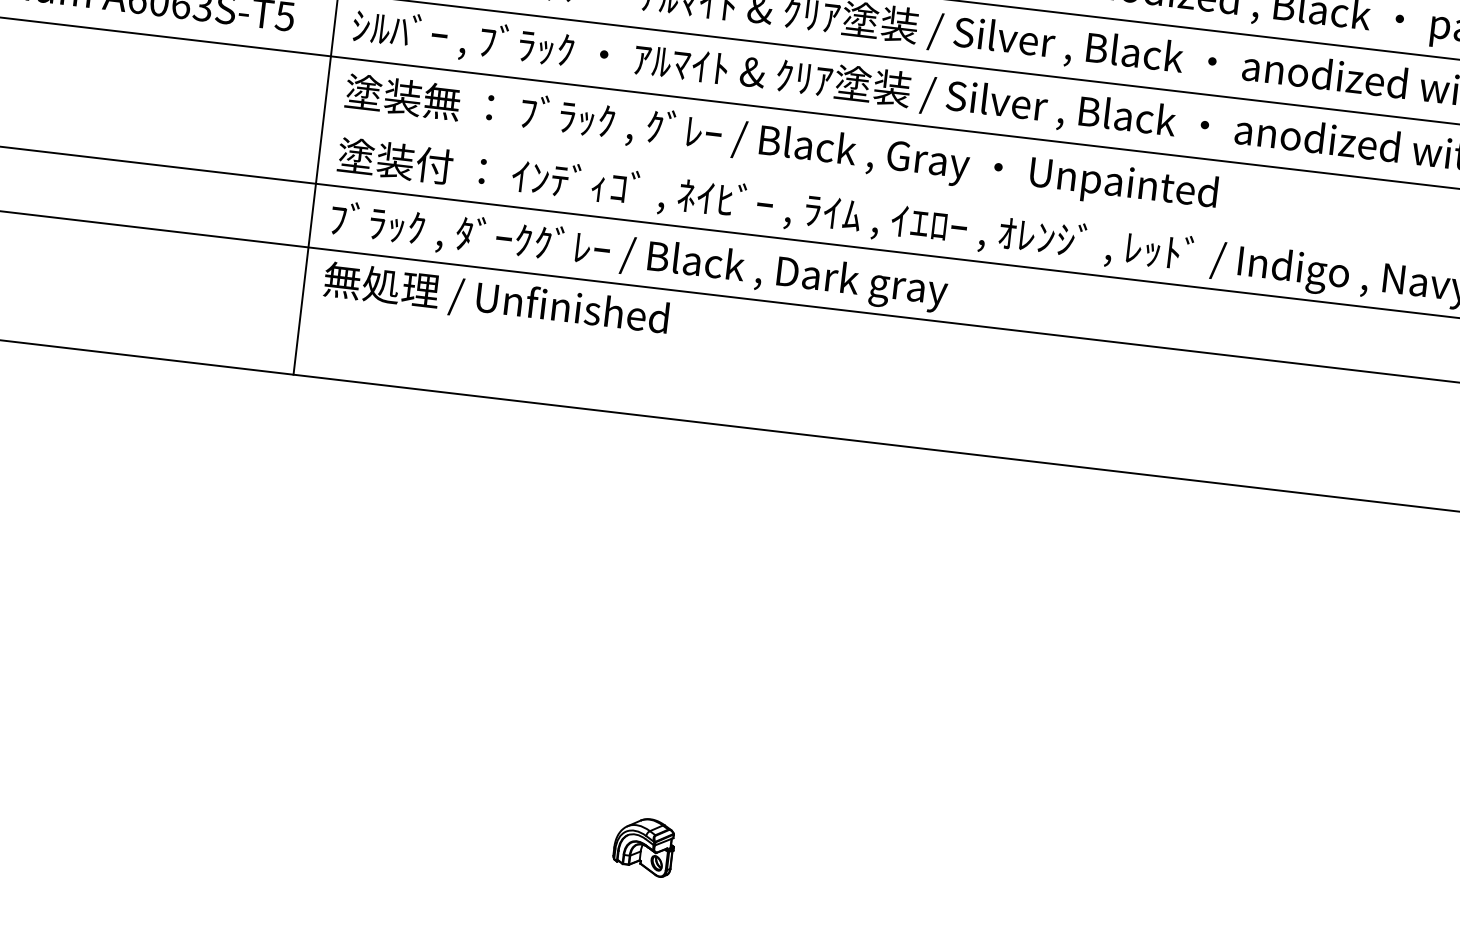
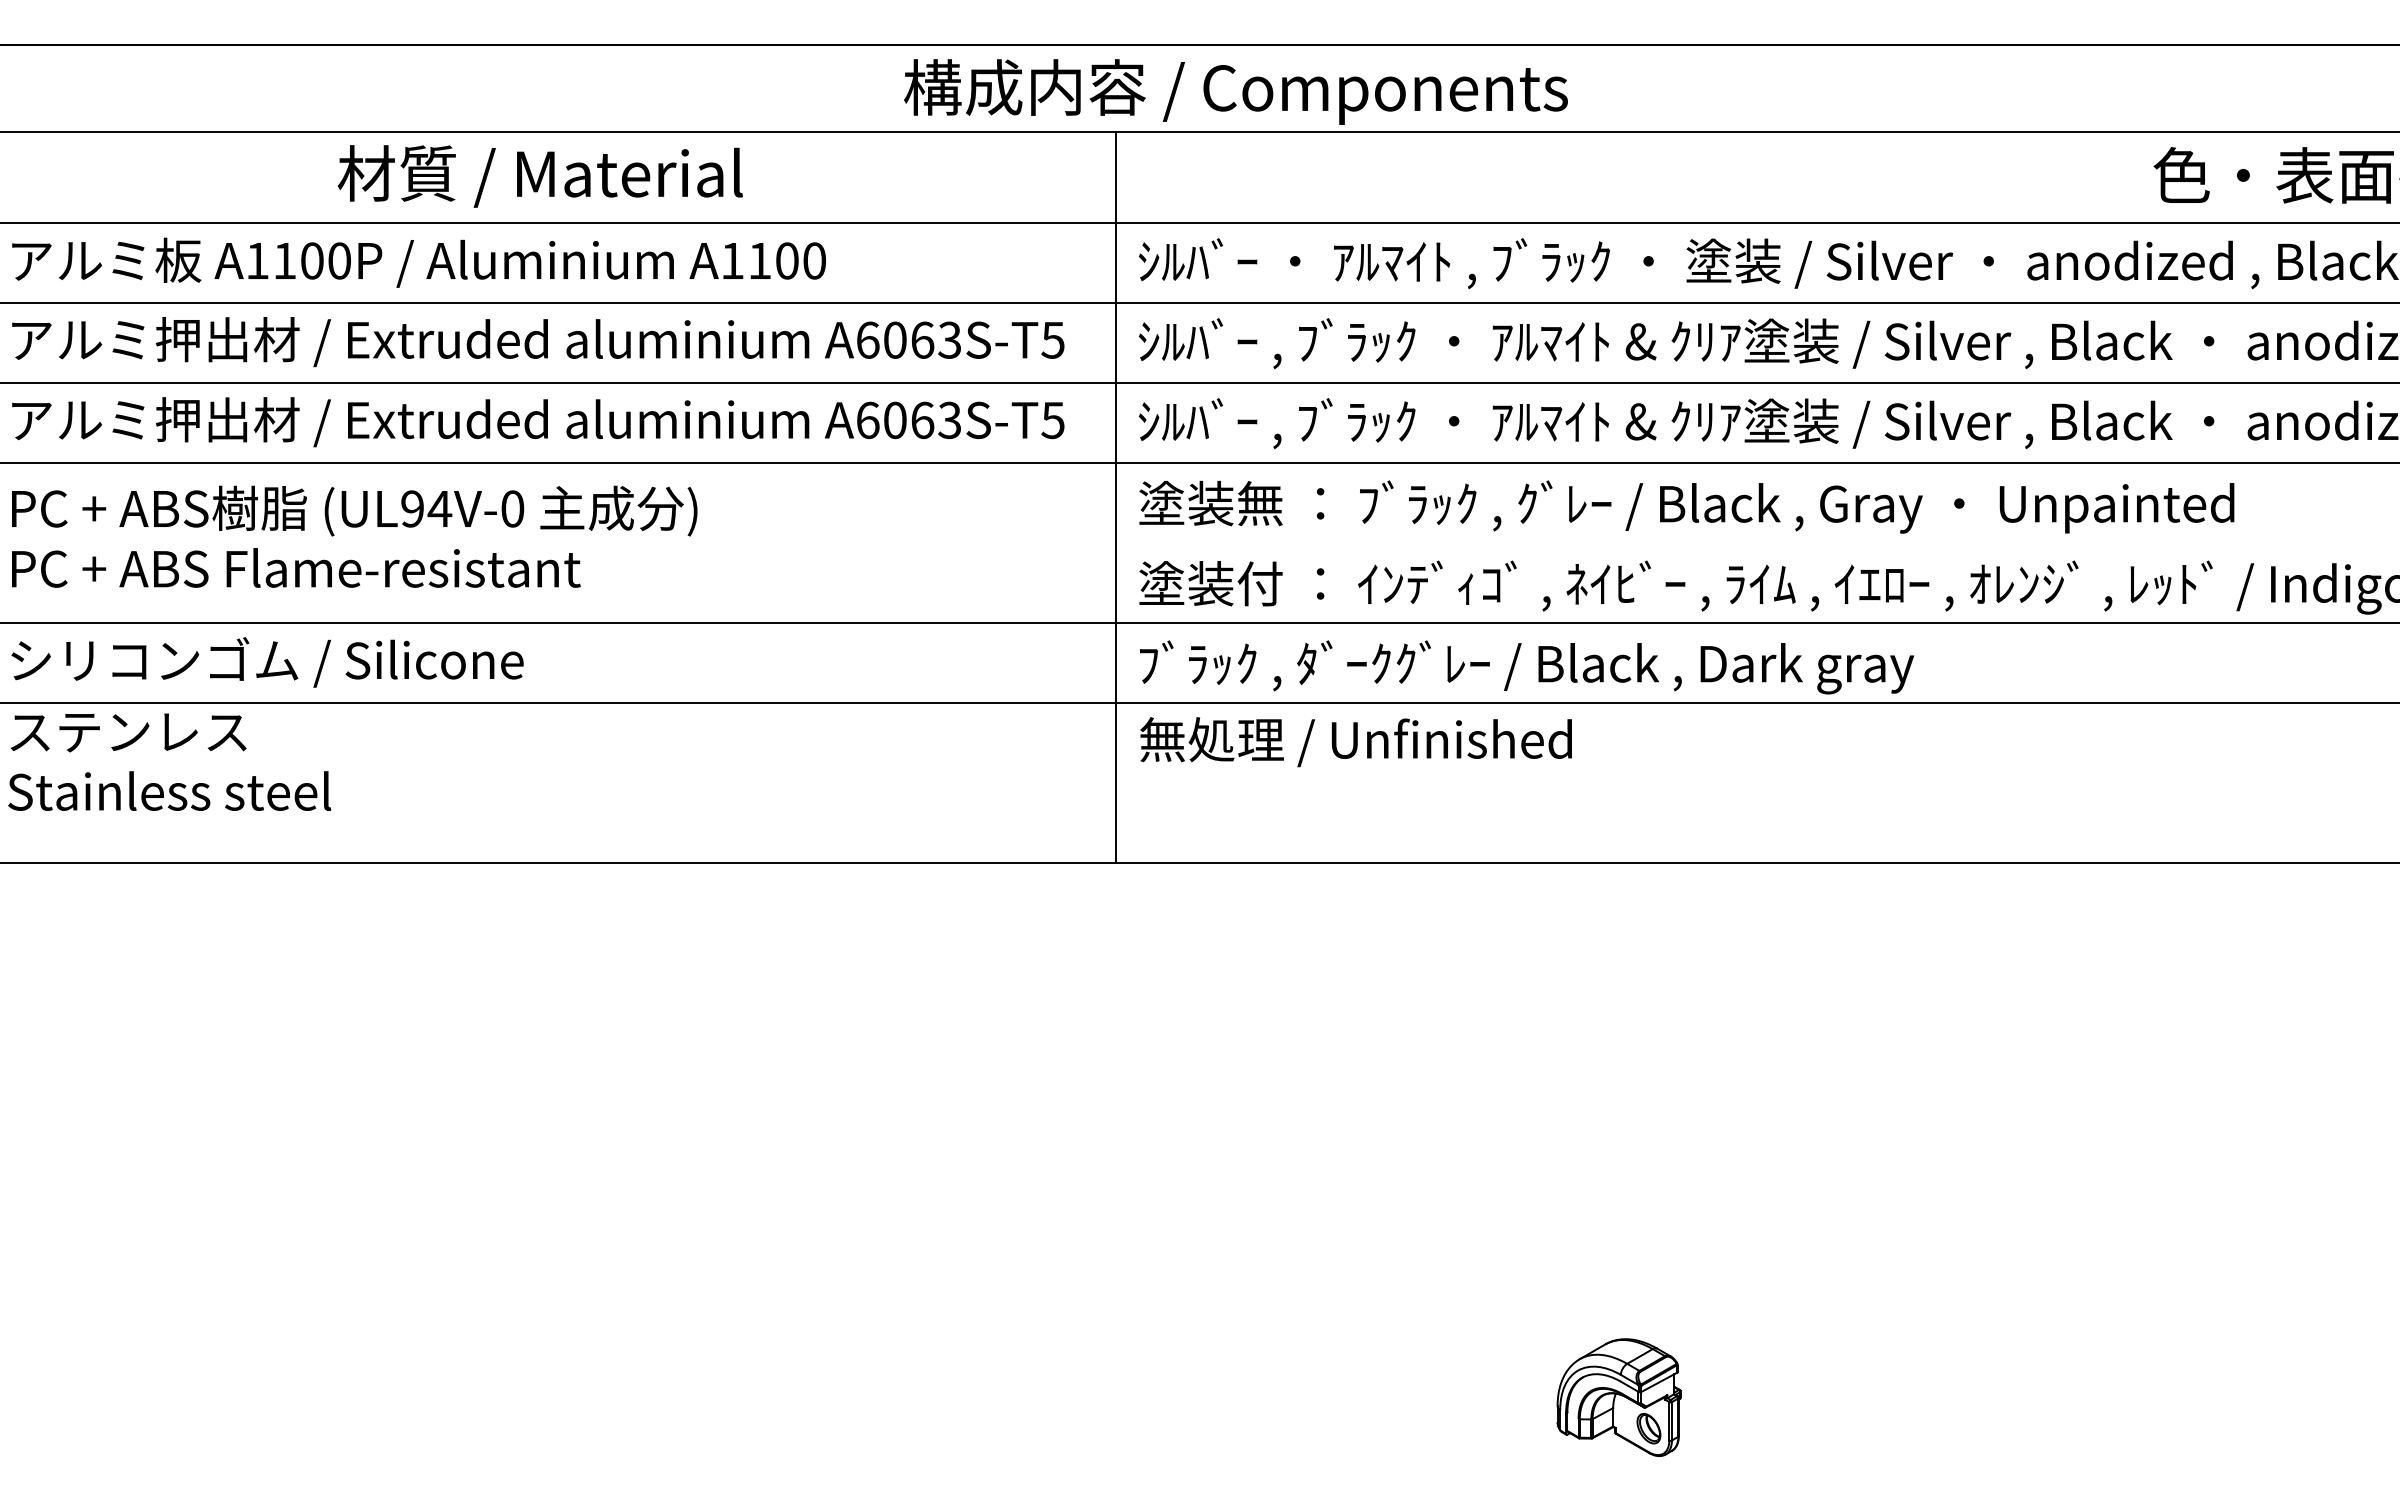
part: (643, 846) -> (1618, 1397), size x1.67

